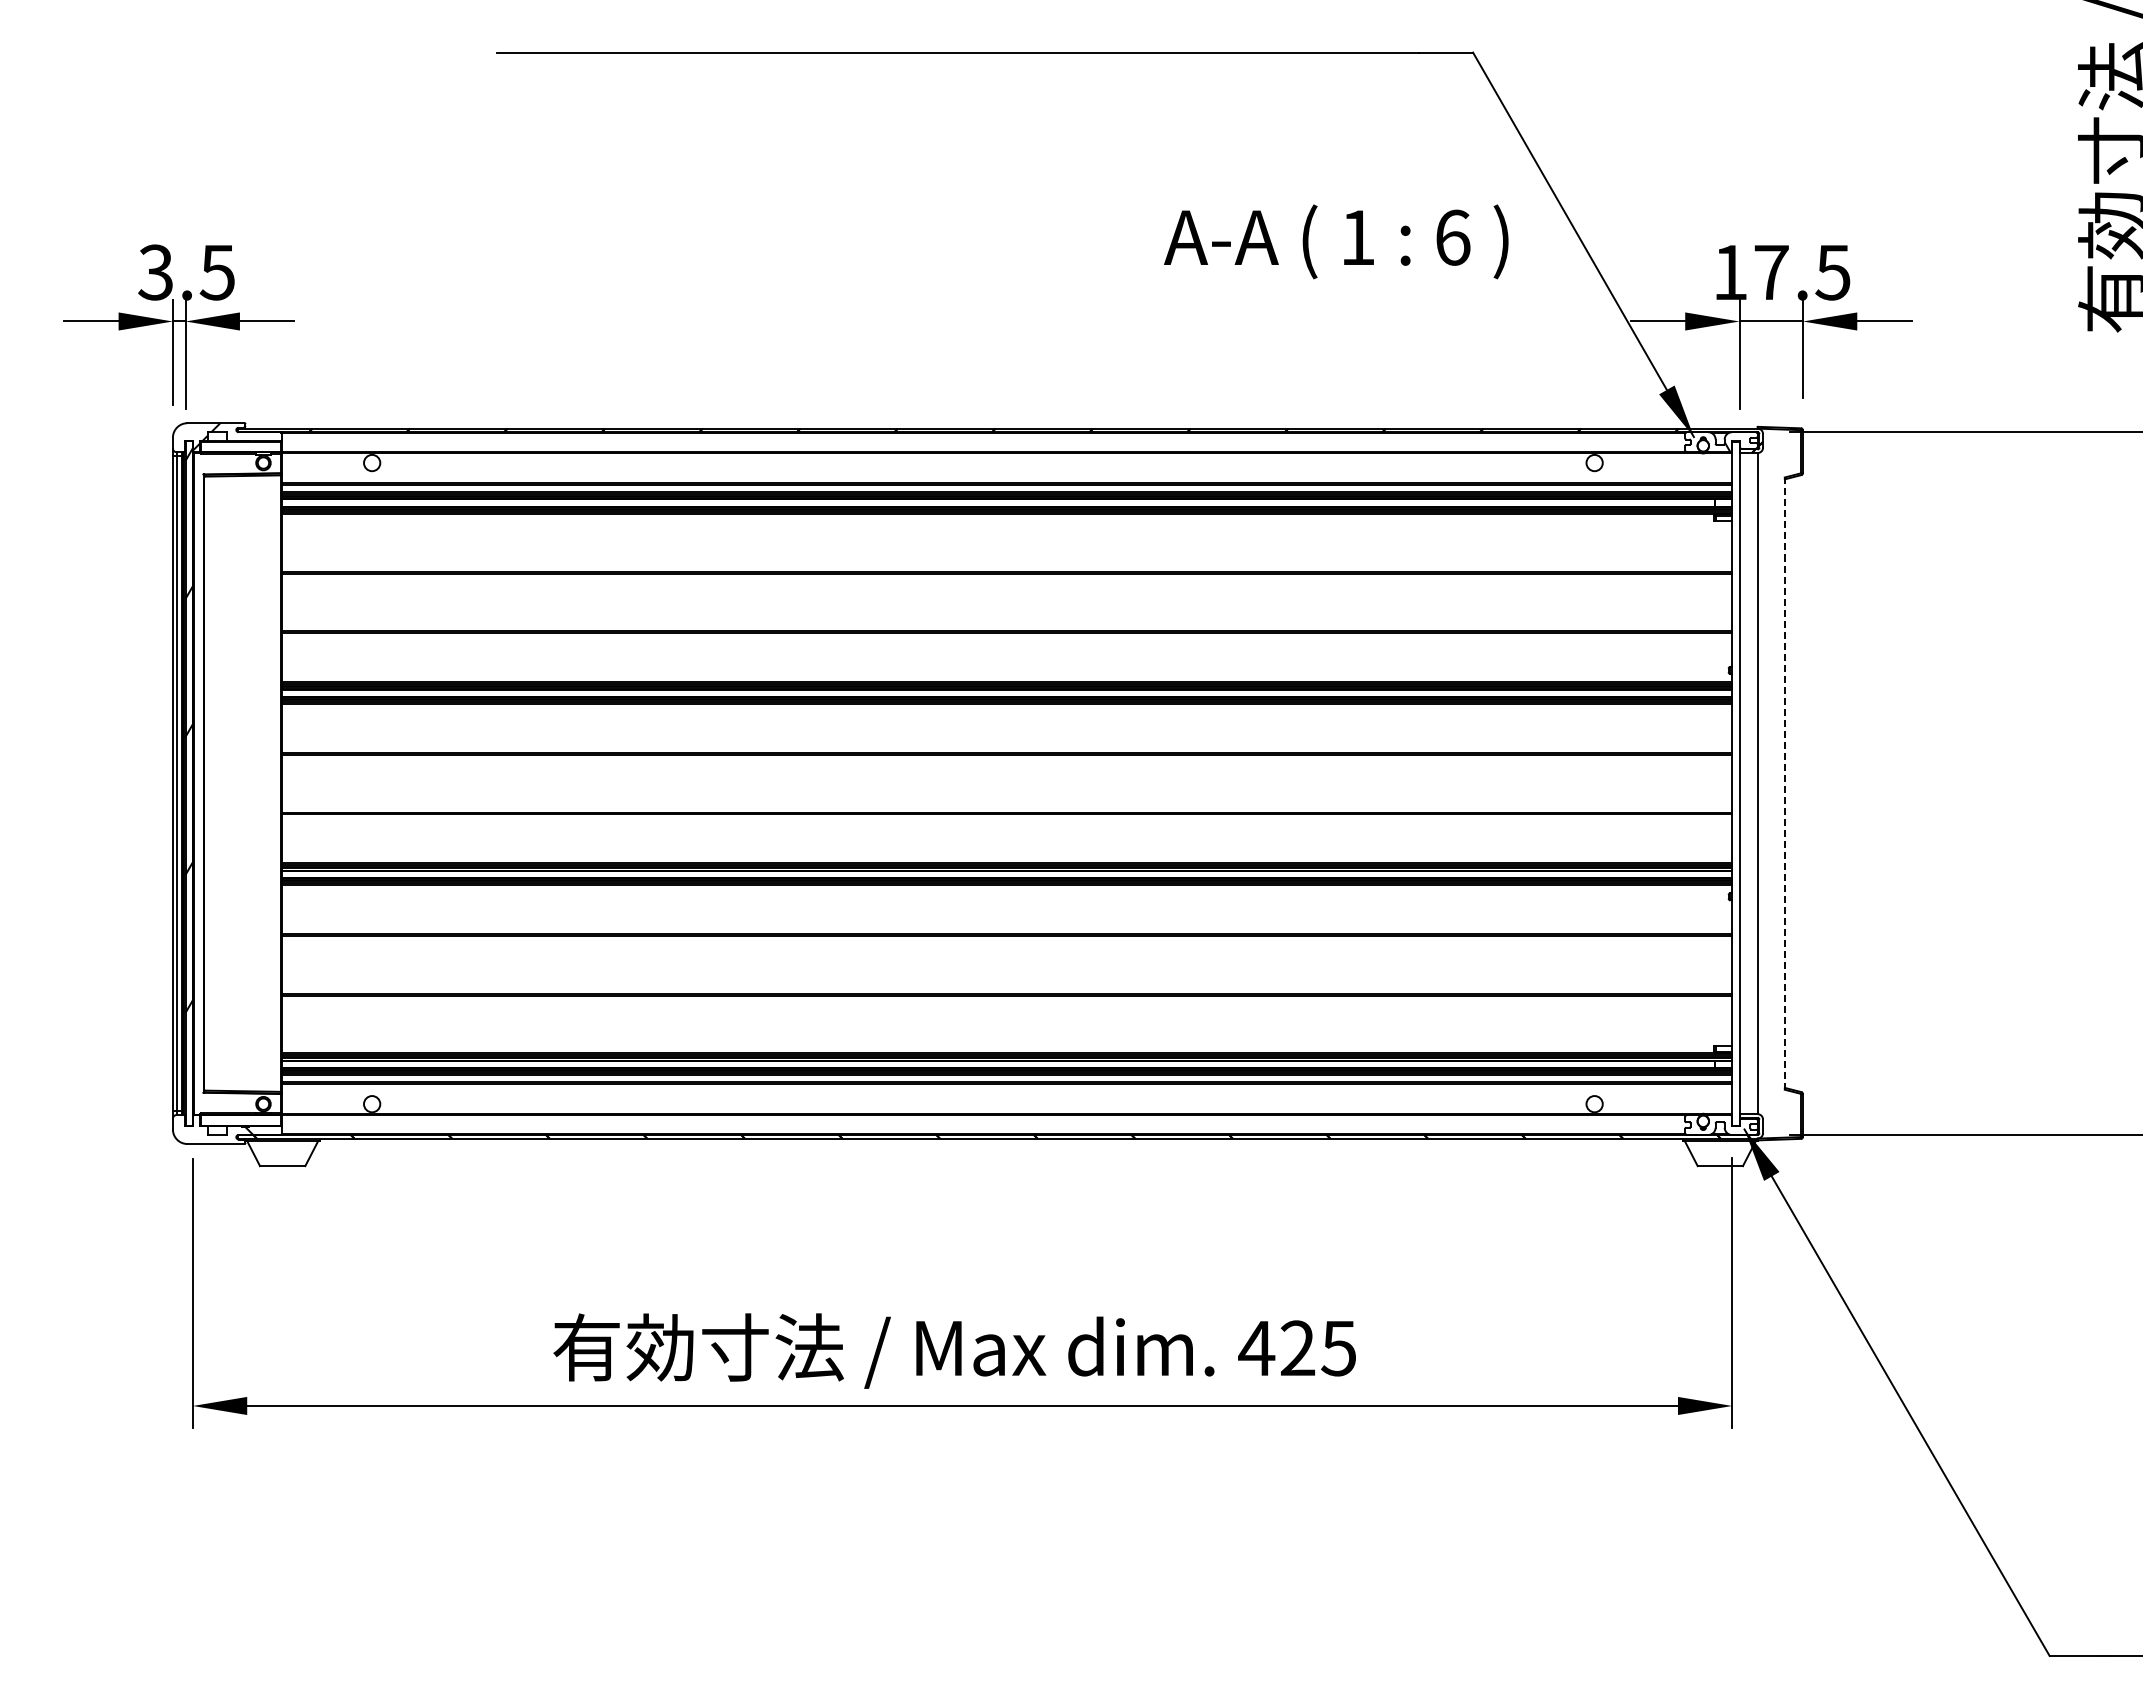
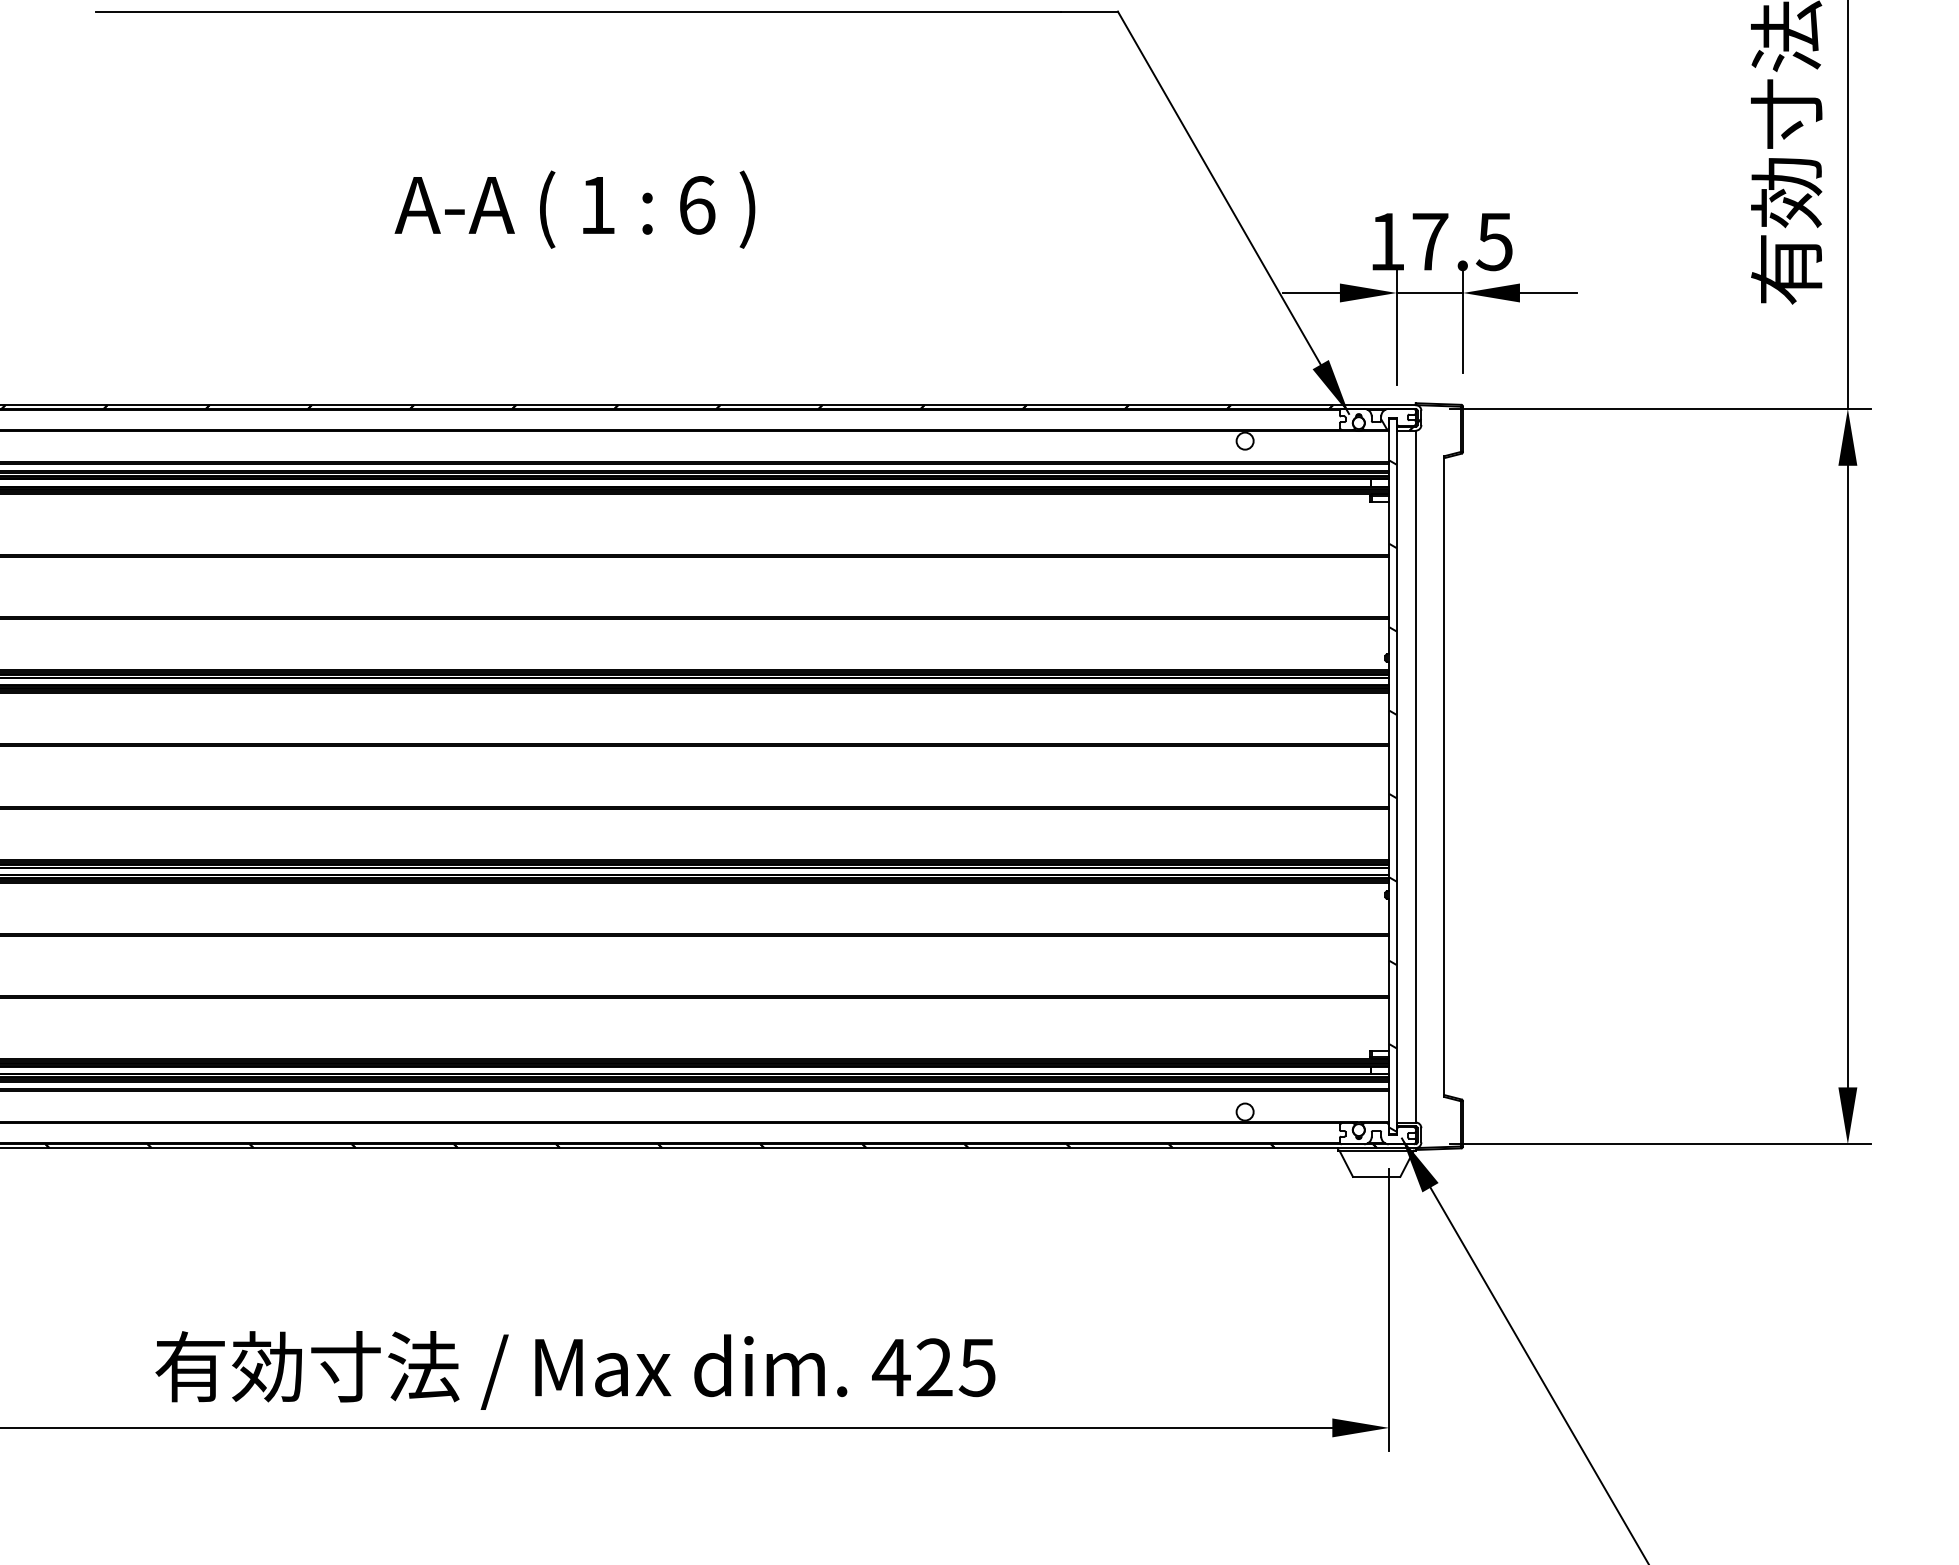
text: (1336, 241) -> (575, 209), moved
line: (1784, 784) -> (1443, 777), dashed -> solid
hatch: (1735, 802) -> (1392, 796), added

